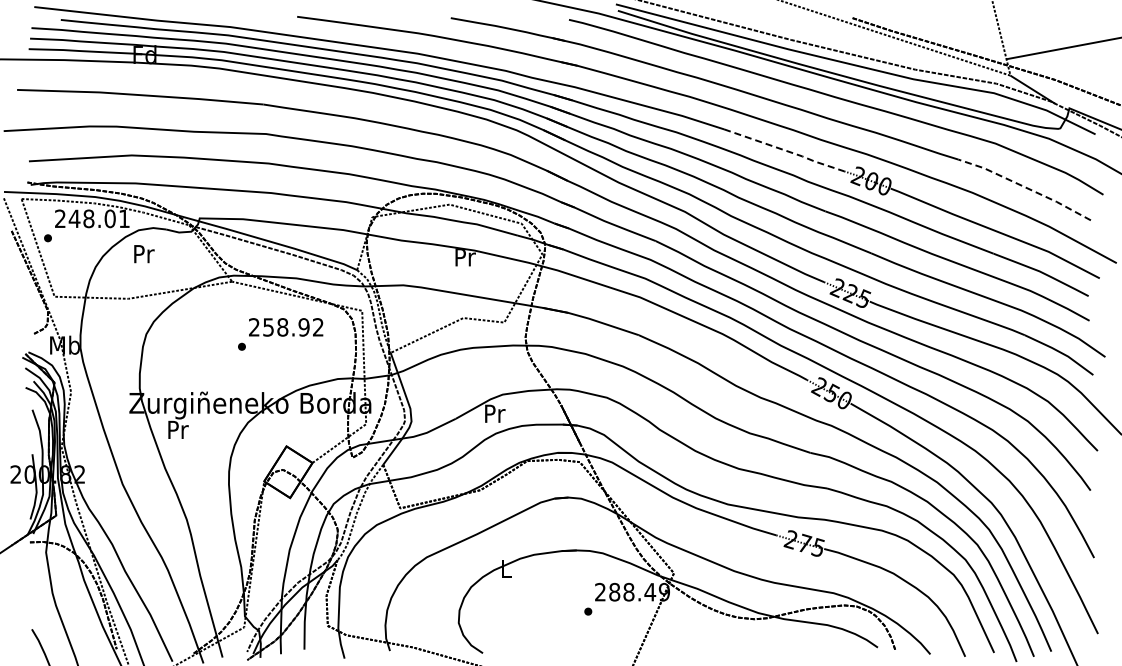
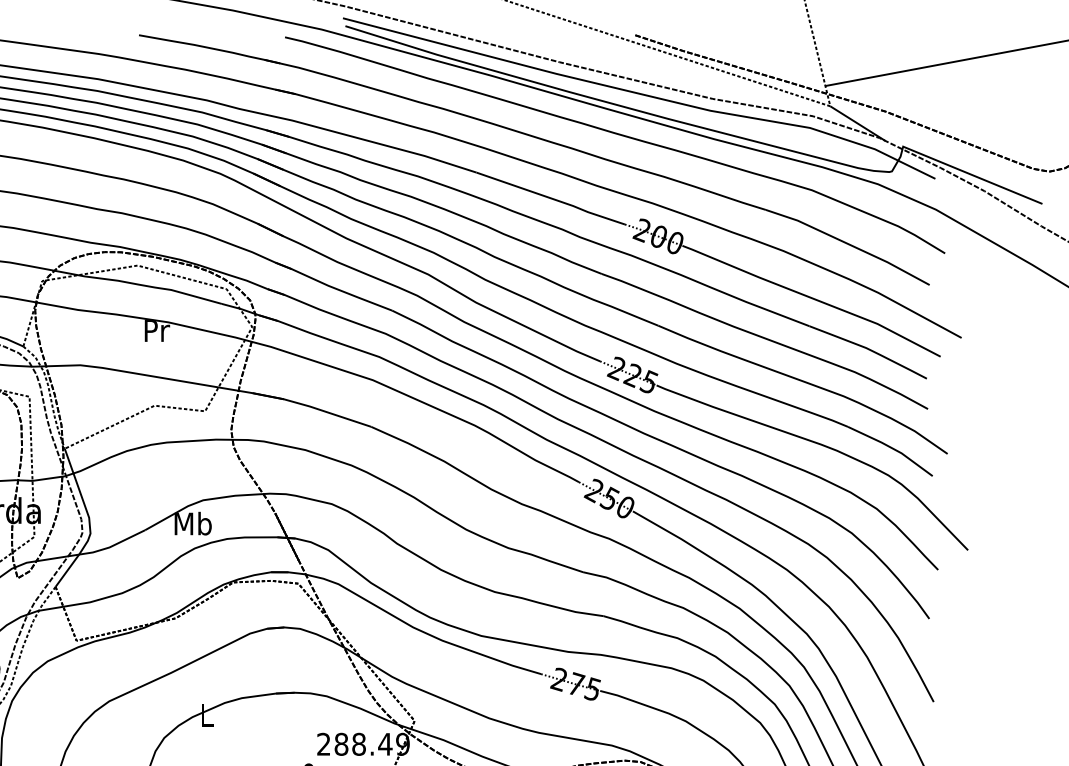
line: (785, 150) -> (552, 198), dashed -> solid
line: (1025, 187) -> (848, 244), dashed -> solid
text: (494, 413) -> (192, 523), Pr -> Mb

